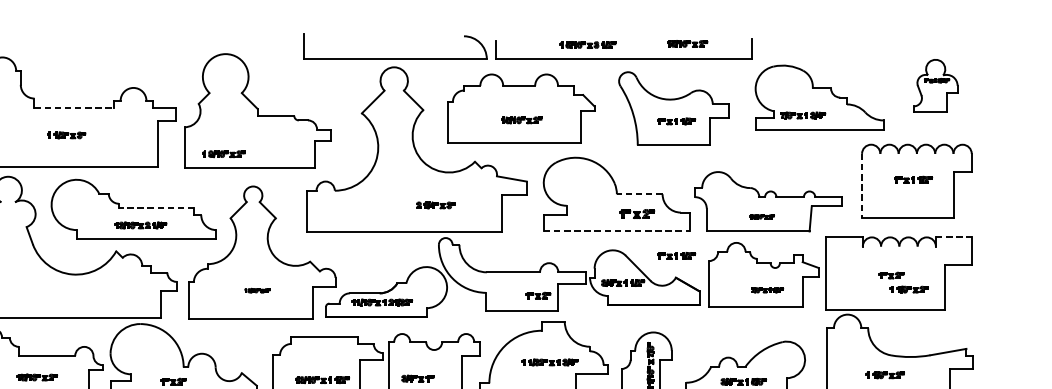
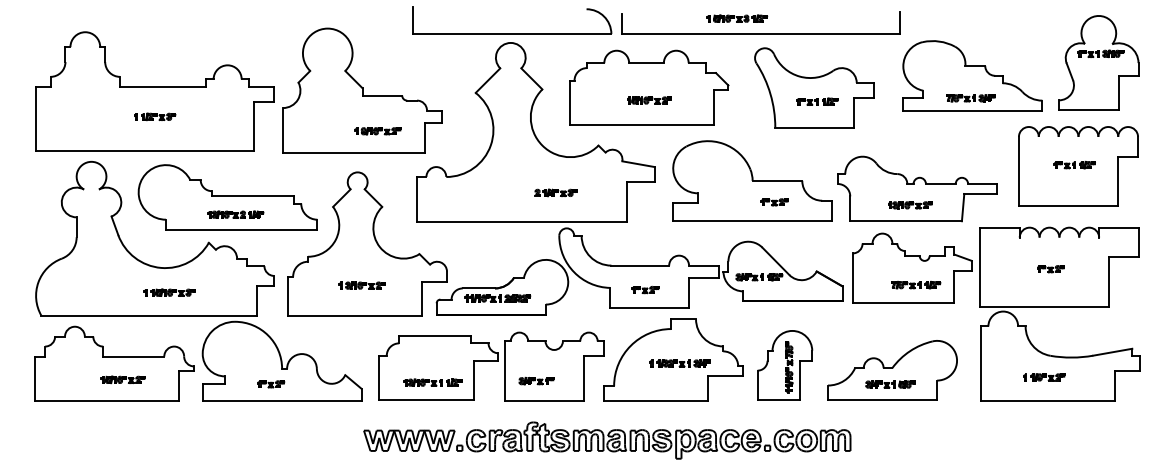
part: (687, 43) -> (829, 17), removed
part: (588, 44) -> (737, 18), moved
part: (935, 85) -> (1098, 62), size x1.67
line: (74, 107) -> (163, 86), dashed -> solid
part: (802, 115) -> (970, 98), moved
part: (223, 154) -> (377, 131), moved
line: (861, 185) -> (1018, 171), dashed -> solid
line: (639, 193) -> (777, 180), dashed -> solid
line: (156, 208) -> (252, 196), dashed -> solid
part: (637, 214) -> (774, 202), size x0.71
part: (762, 216) -> (910, 205), size x1.67
line: (617, 230) -> (753, 220), dashed -> solid
line: (953, 237) -> (1118, 227), dashed -> solid
part: (676, 255) -> (817, 247), removed
part: (909, 289) -> (1070, 284), removed
part: (256, 290) -> (361, 285), size x1.67
part: (767, 290) -> (916, 285), size x1.43
part: (538, 295) -> (645, 289), moved
part: (80, 297) -> (169, 292), added

